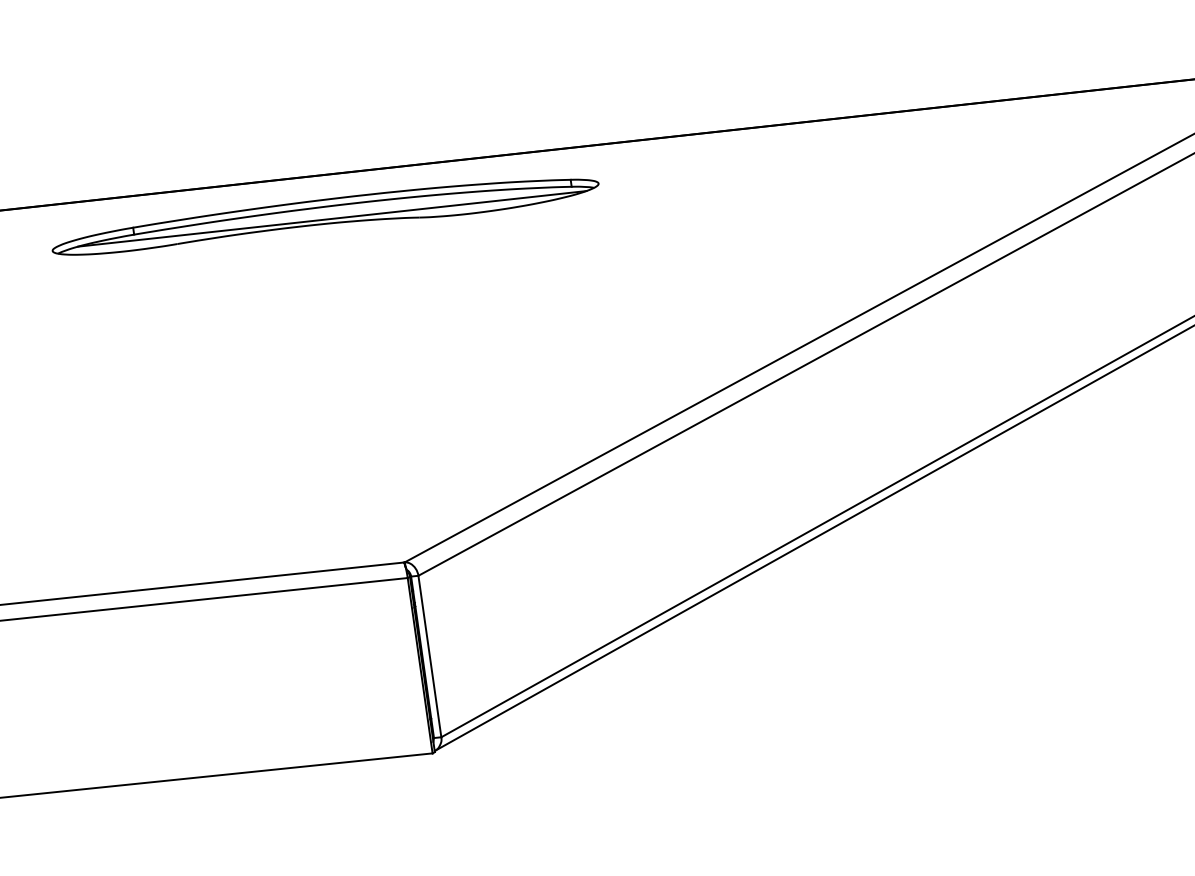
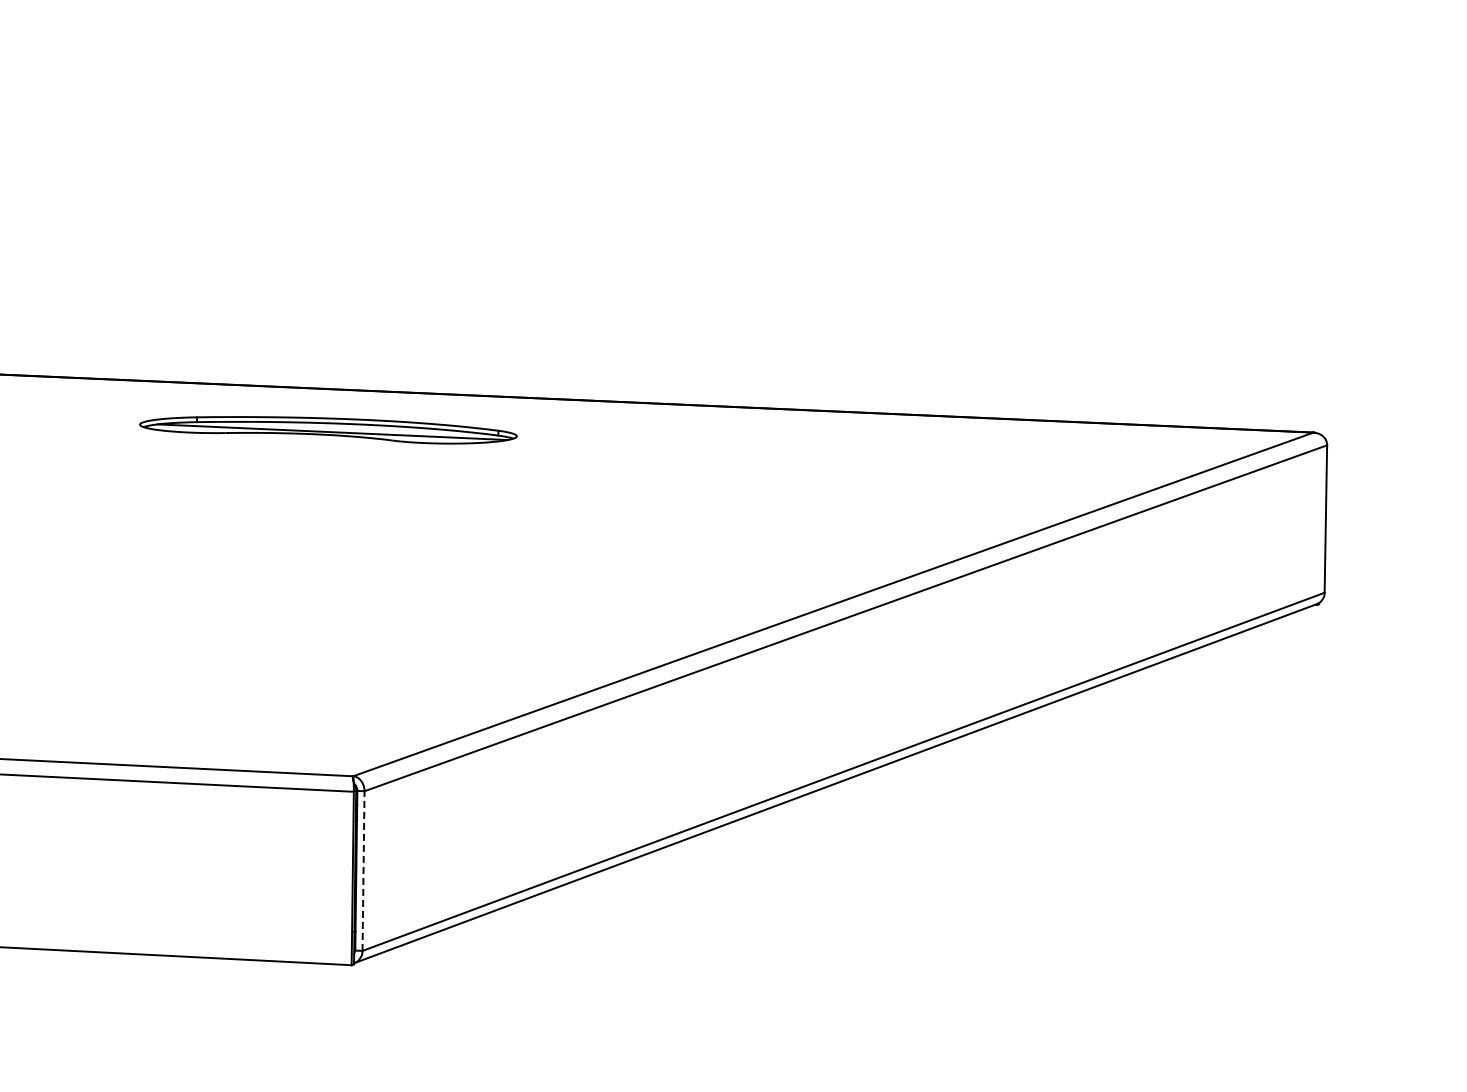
part: (325, 217) -> (328, 430), size x0.7
line: (429, 656) -> (363, 871), solid -> dashed

